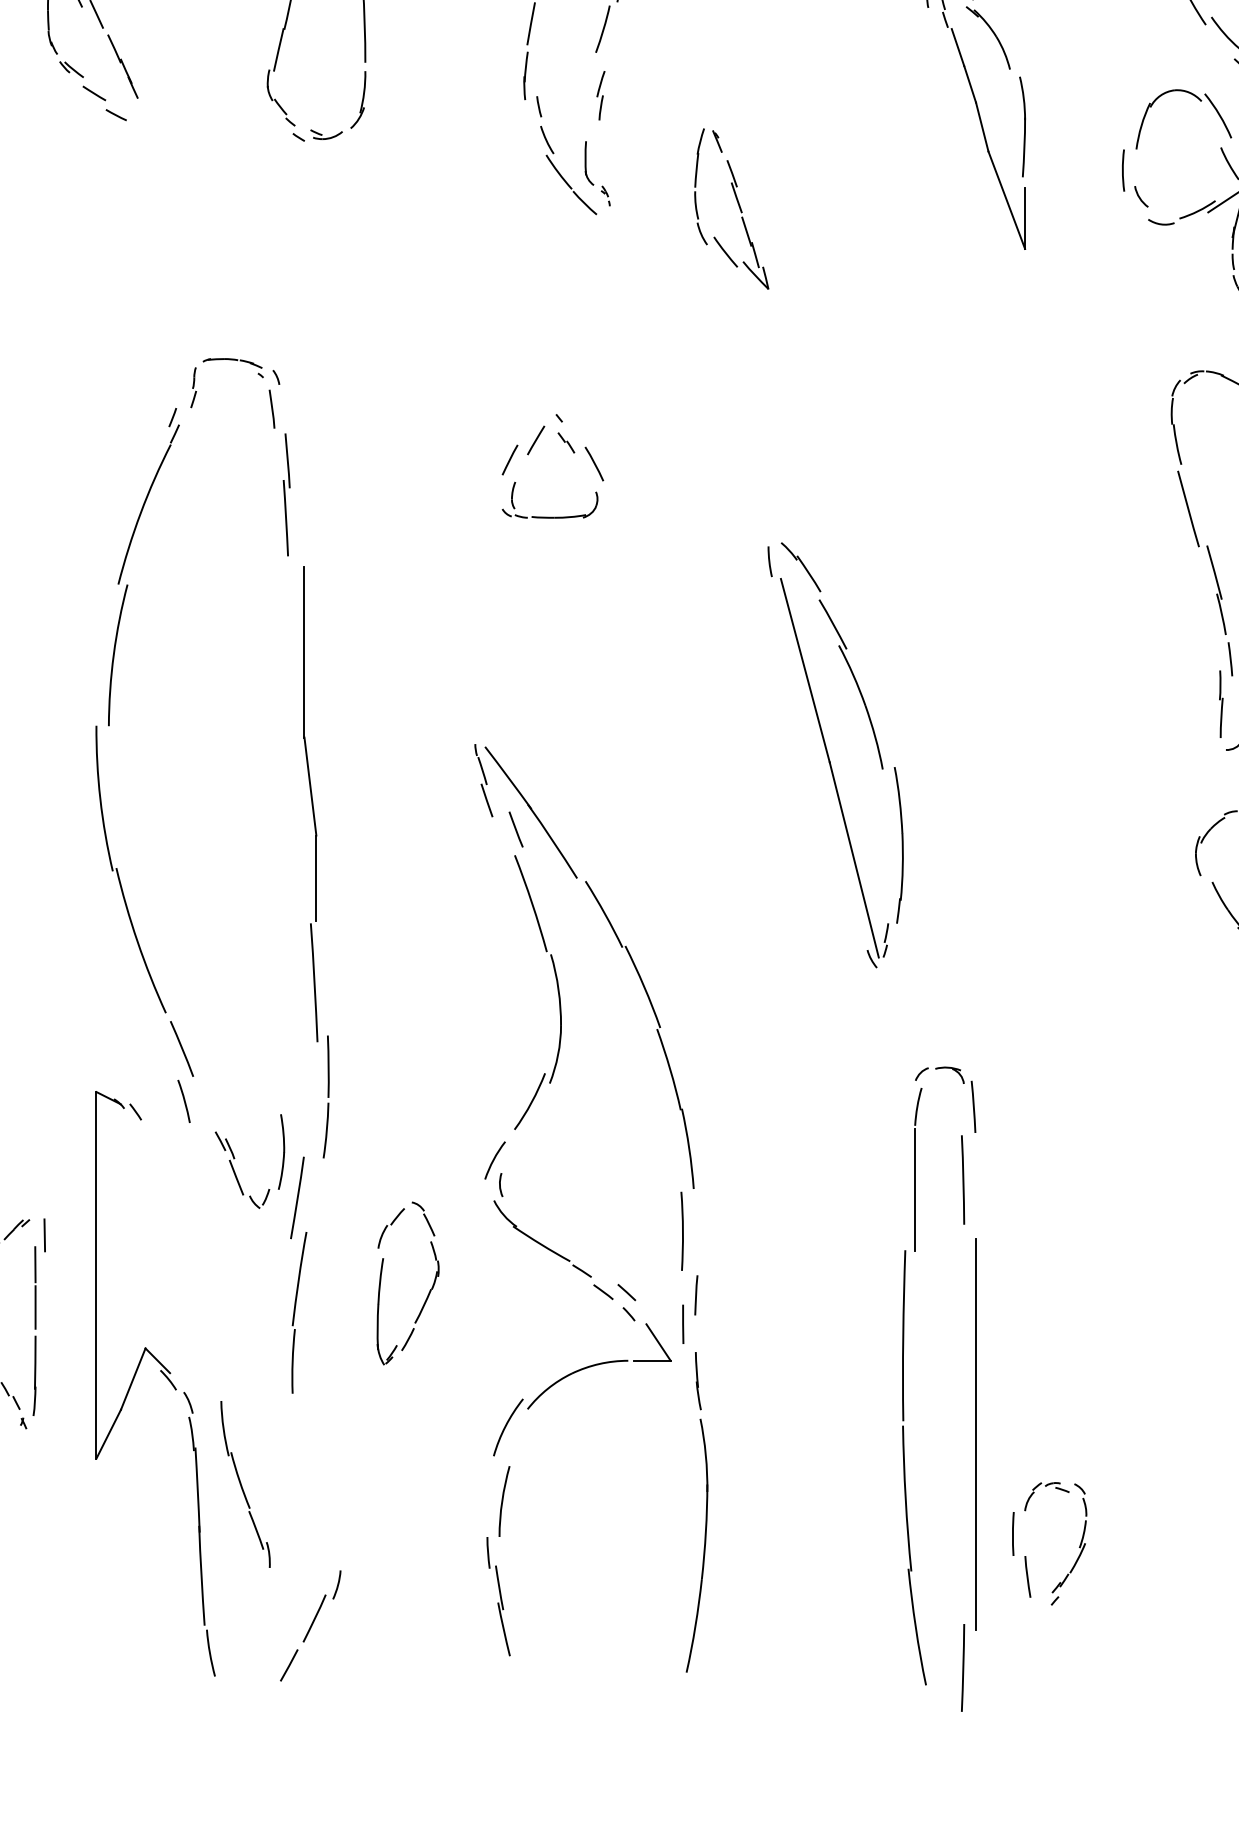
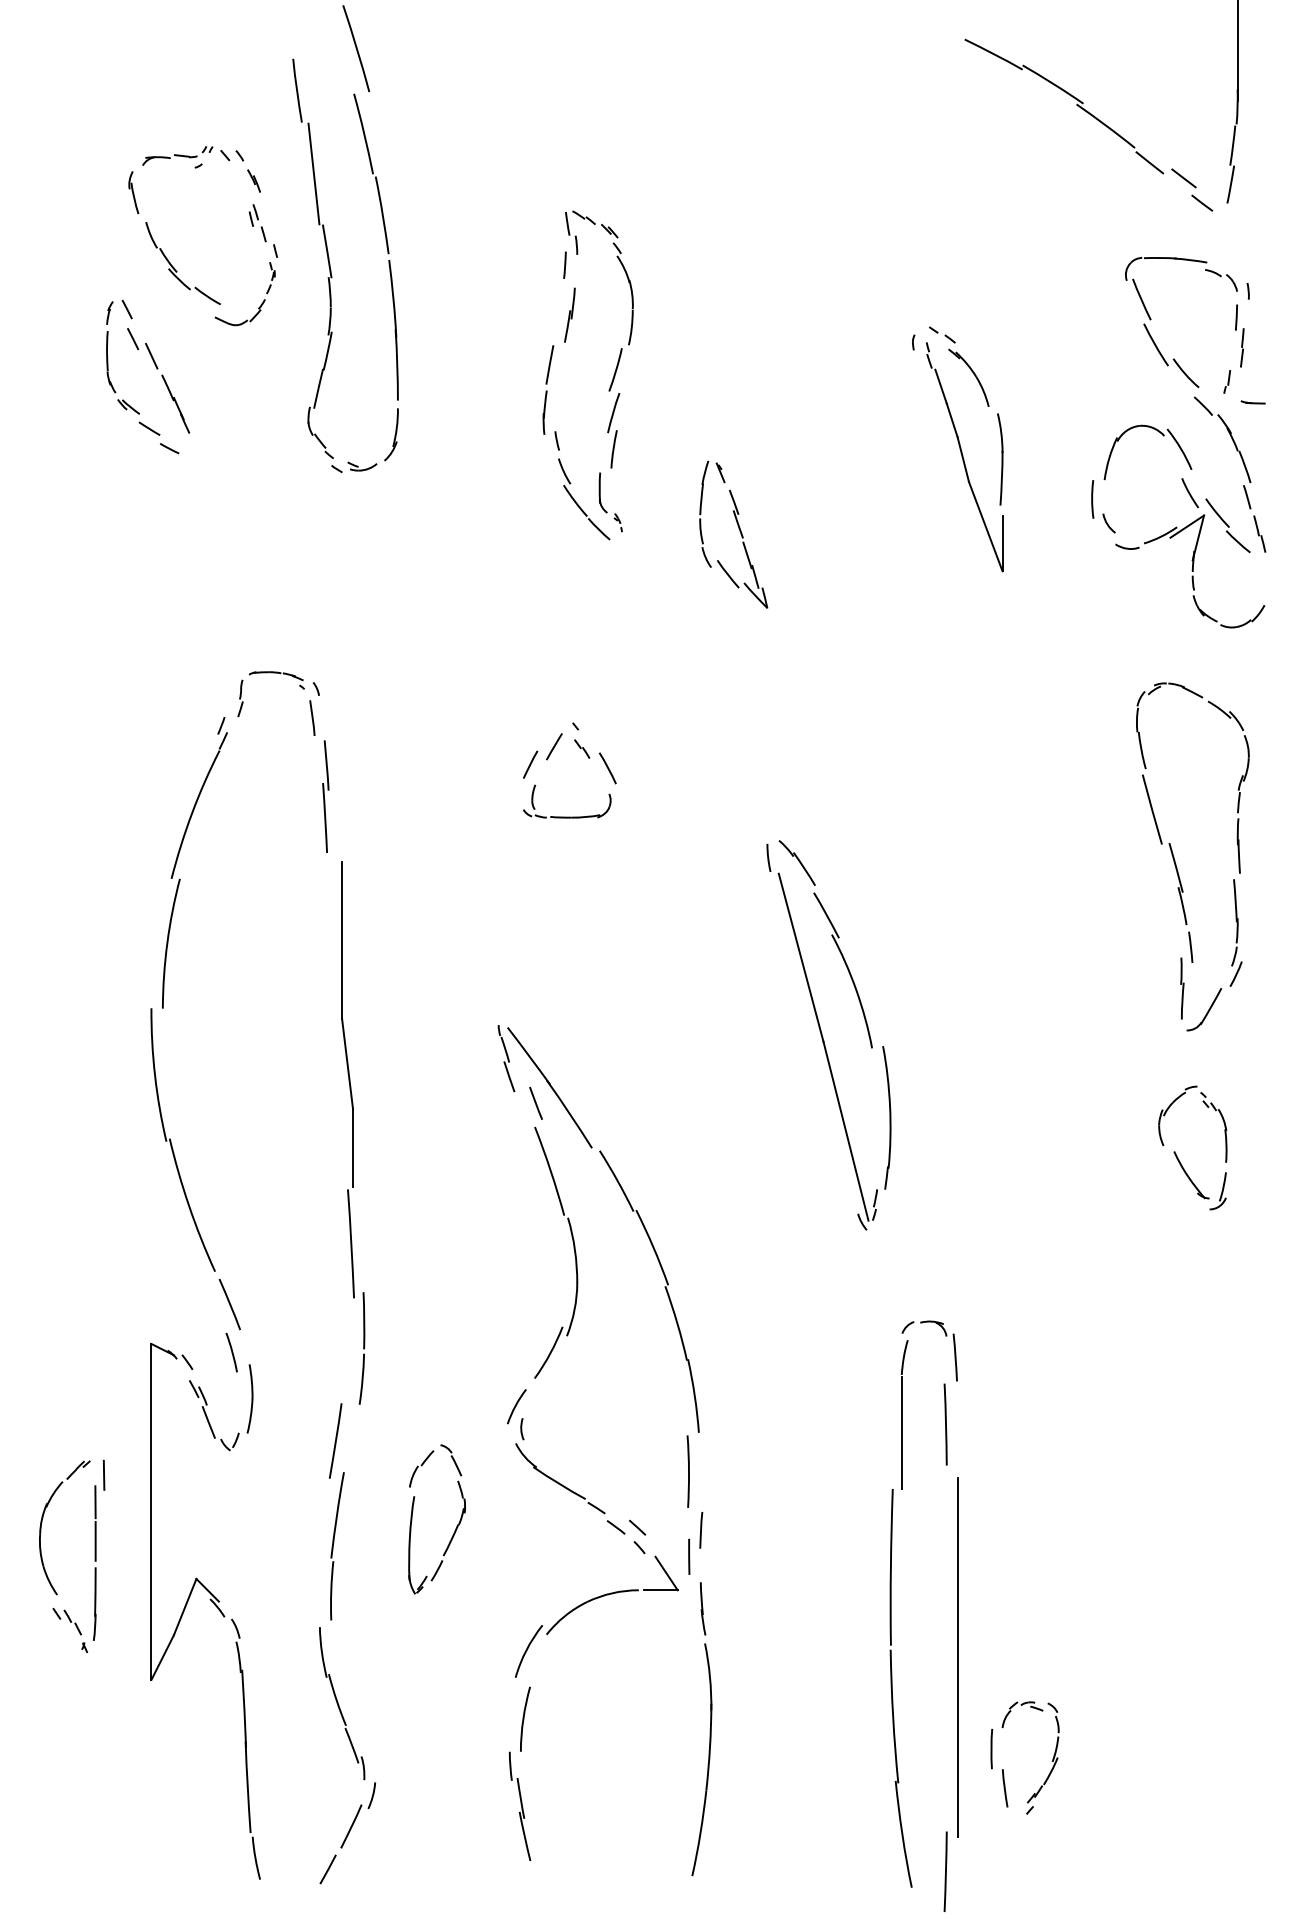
part: (600, 95) -> (613, 430), size x1.67
part: (235, 1159) -> (207, 1405), moved
part: (245, 1484) -> (342, 1703), moved

